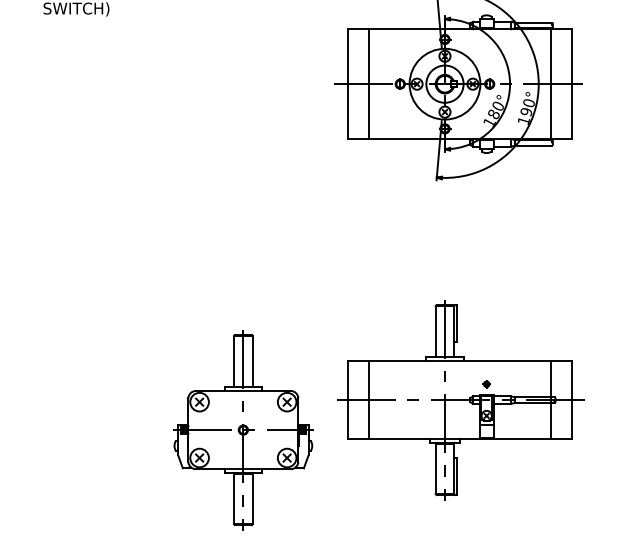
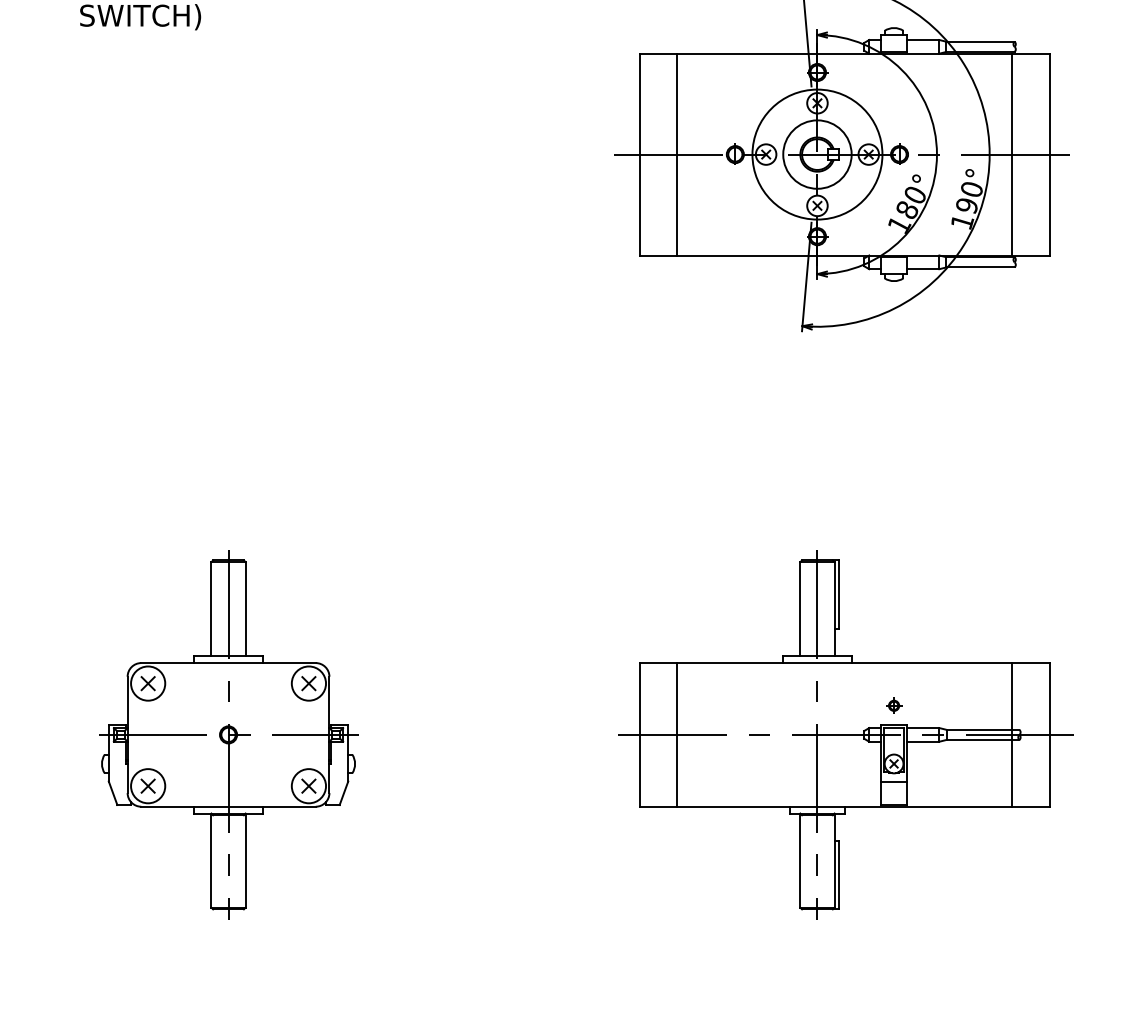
part: (243, 430) -> (228, 735), moved

